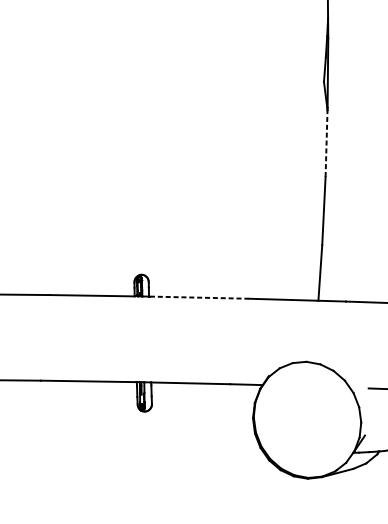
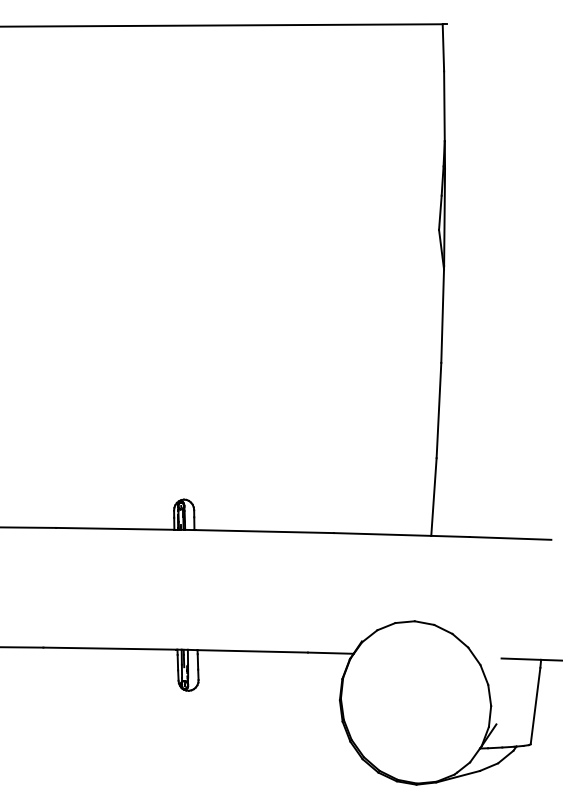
line: (326, 143) -> (442, 316), dashed -> solid
line: (199, 297) -> (265, 531), dashed -> solid

